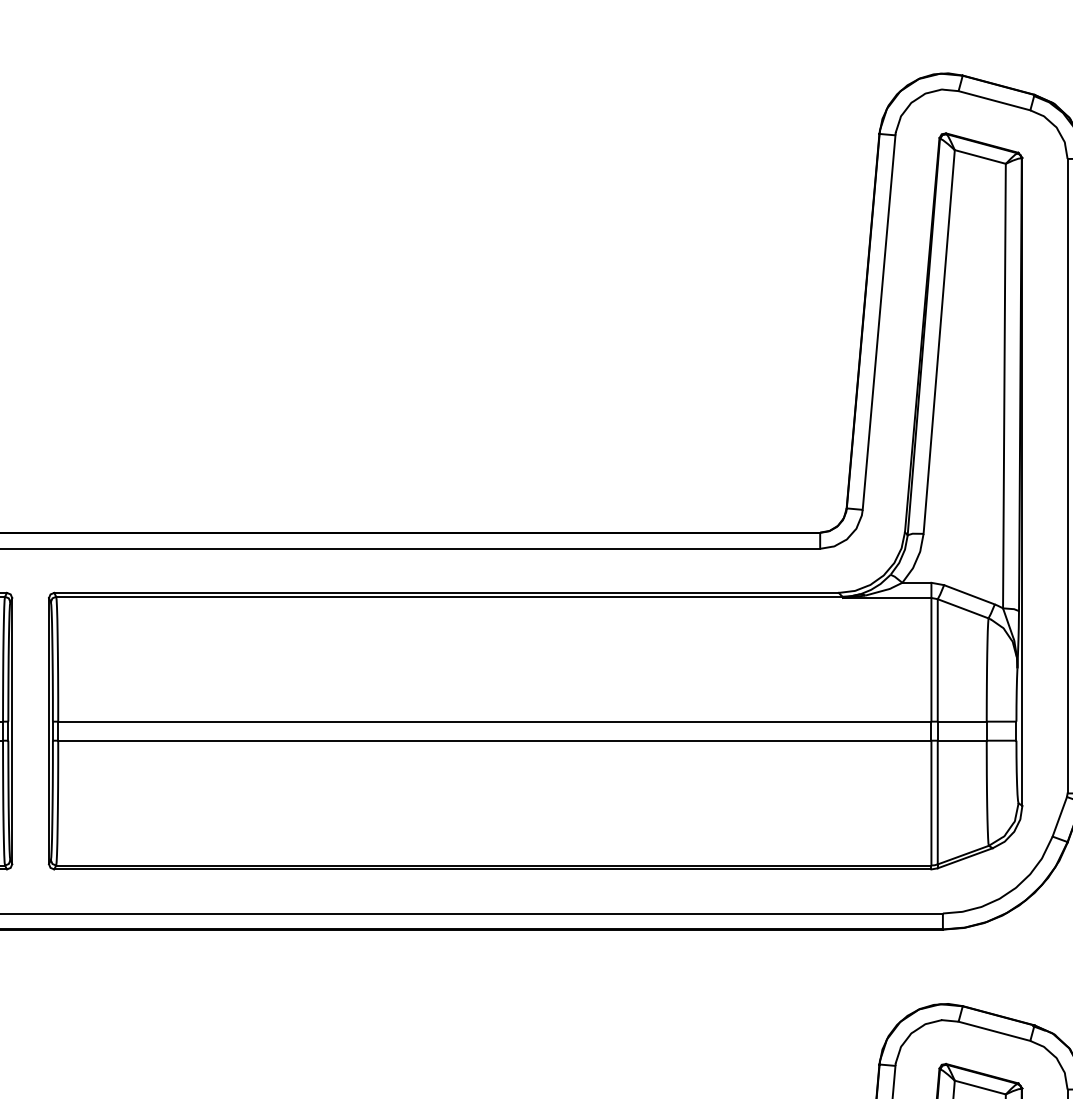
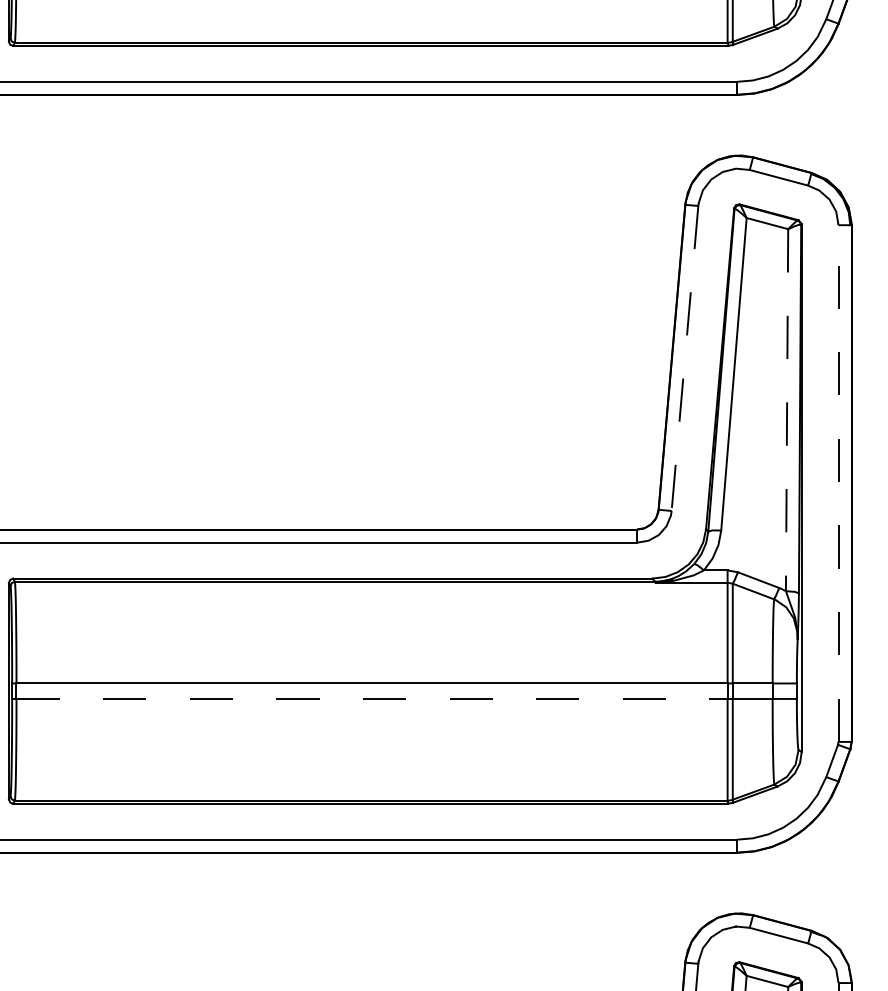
line: (878, 322) -> (684, 358), solid -> dashed
line: (1004, 386) -> (787, 410), solid -> dashed
line: (1067, 476) -> (838, 483), solid -> dashed
line: (495, 740) -> (372, 698), solid -> dashed

